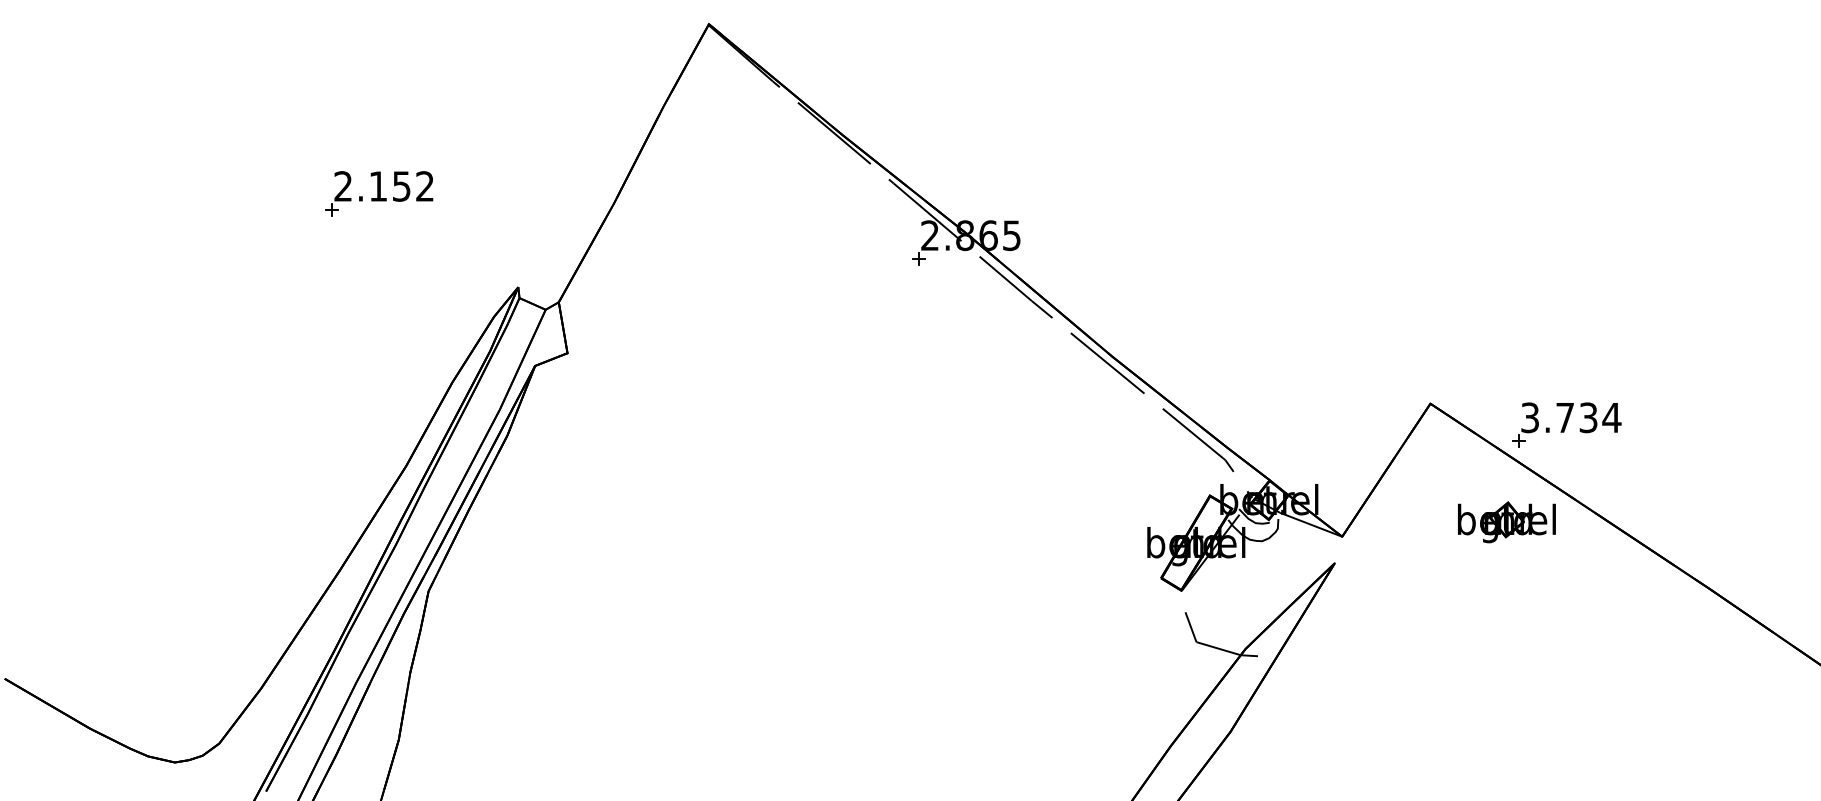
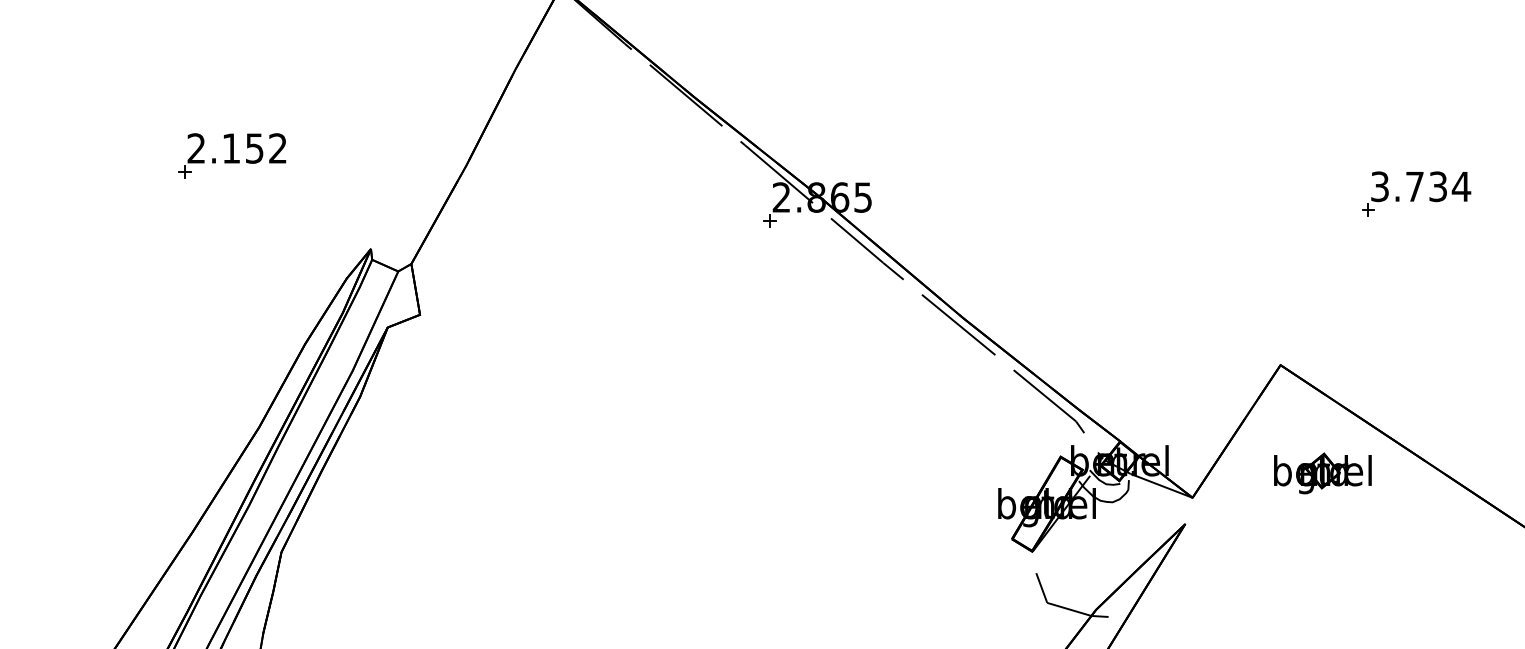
part: (1566, 424) -> (1416, 193), moved
part: (1506, 522) -> (1322, 473), moved

